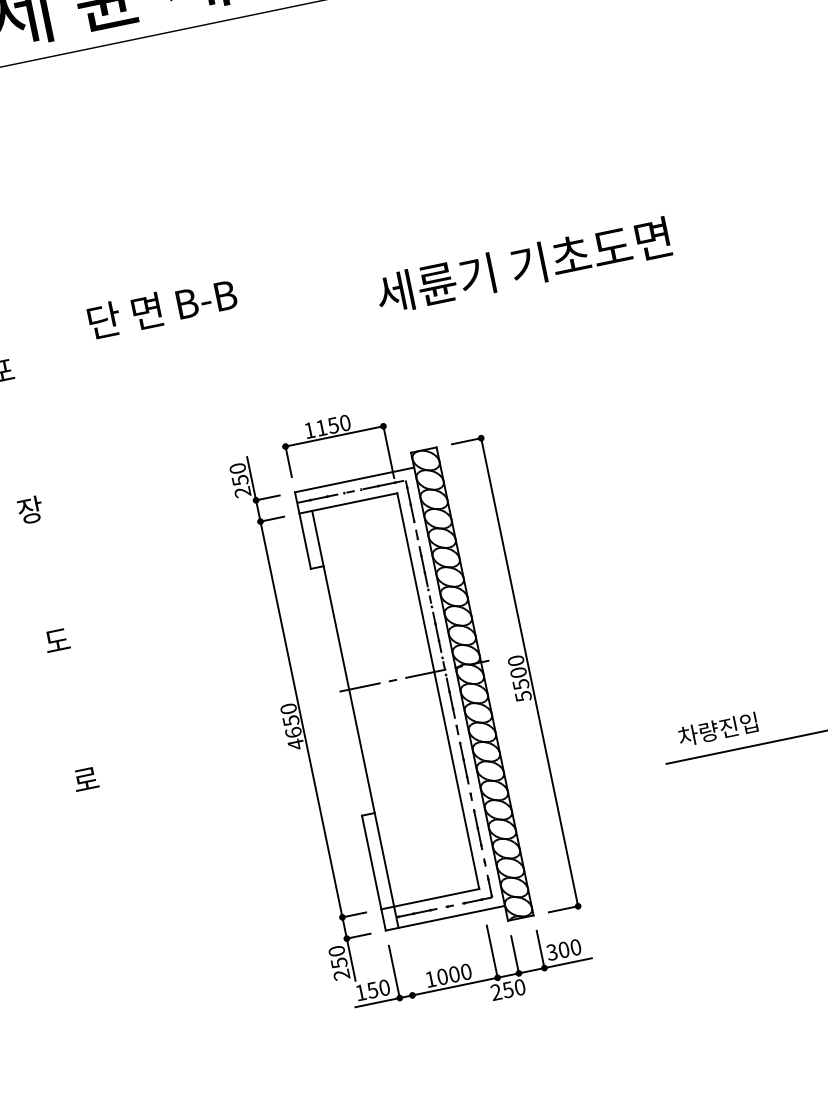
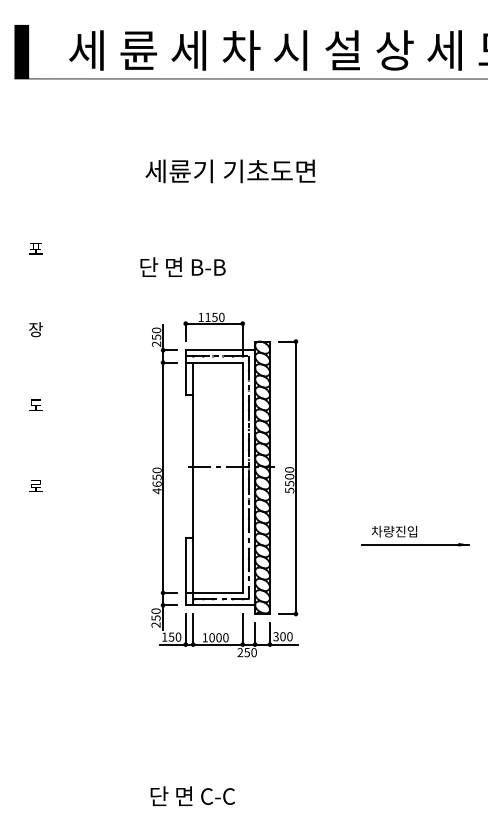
text: (523, 266) -> (230, 171), moved
text: (161, 307) -> (182, 266), moved
line: (407, 969) -> (193, 629), added

